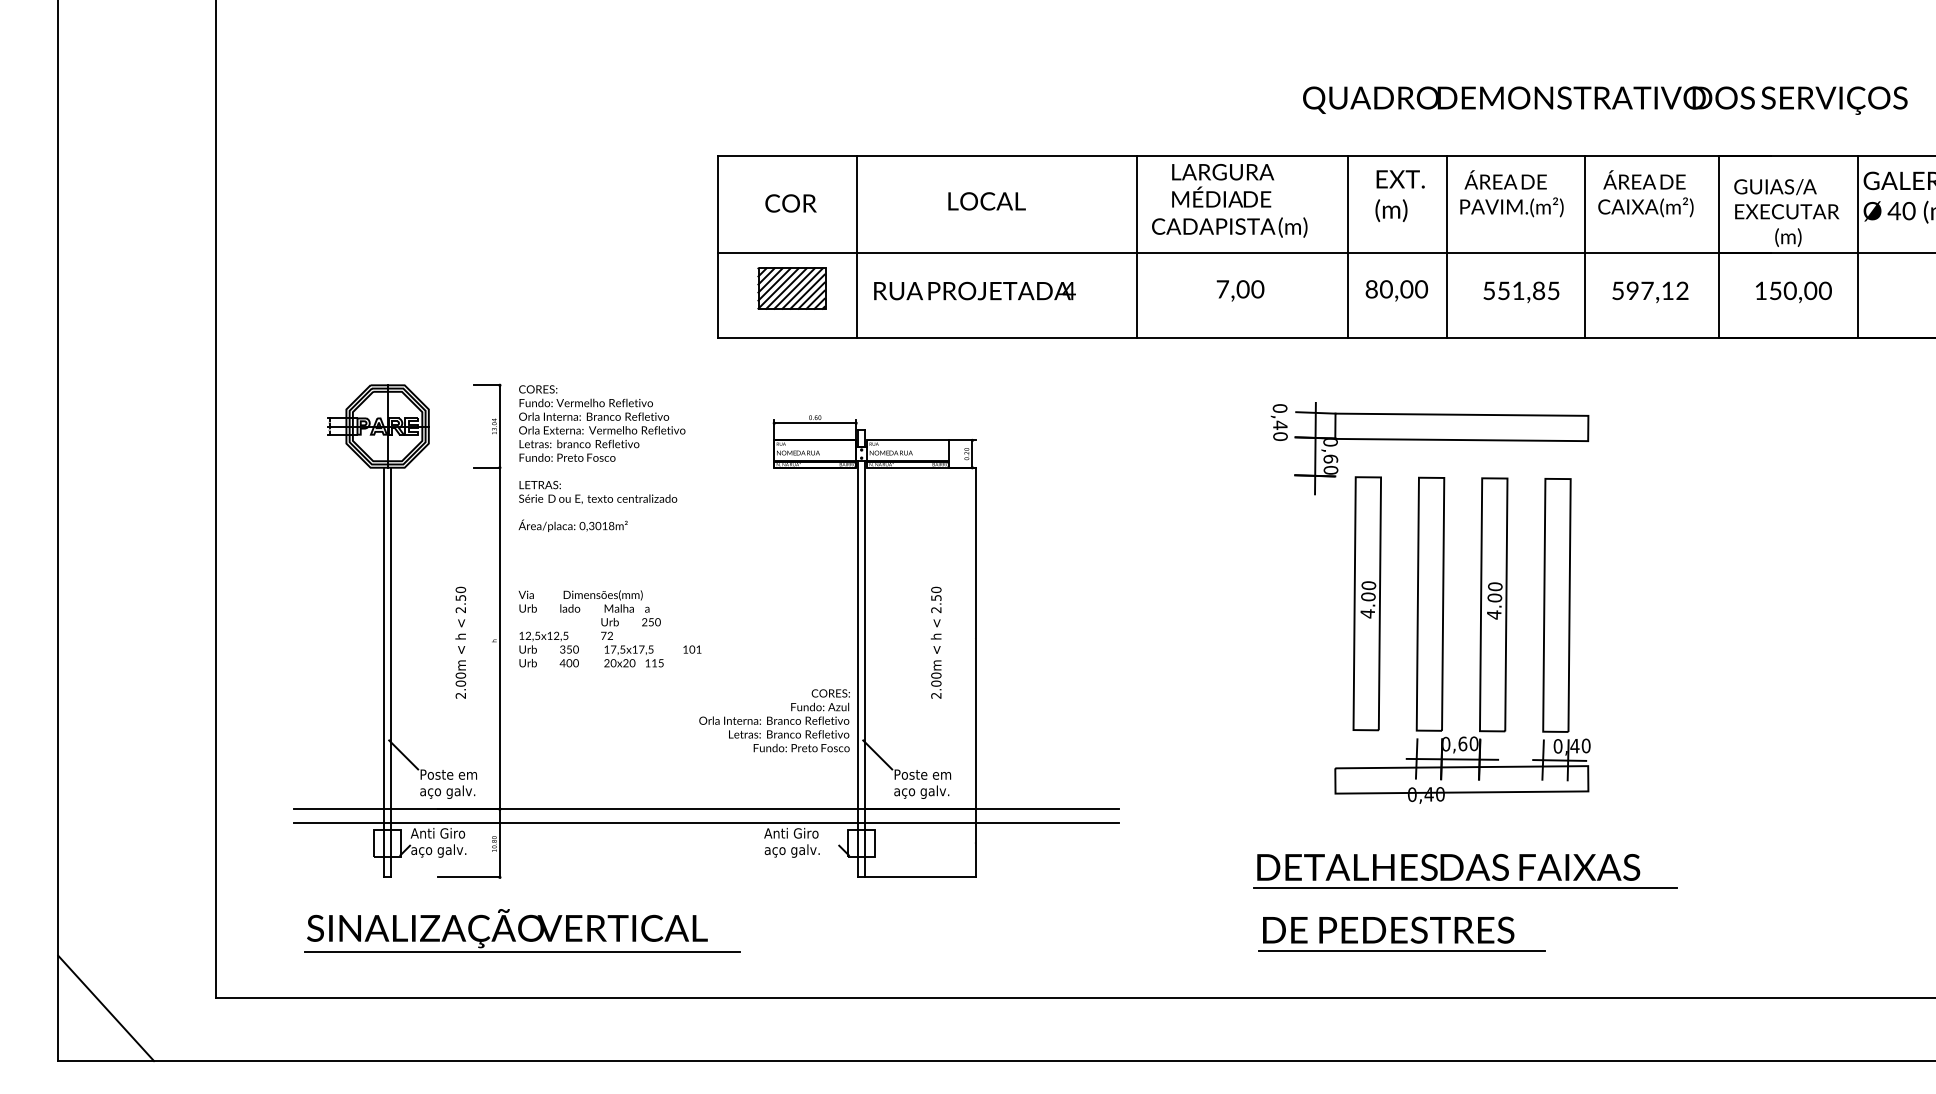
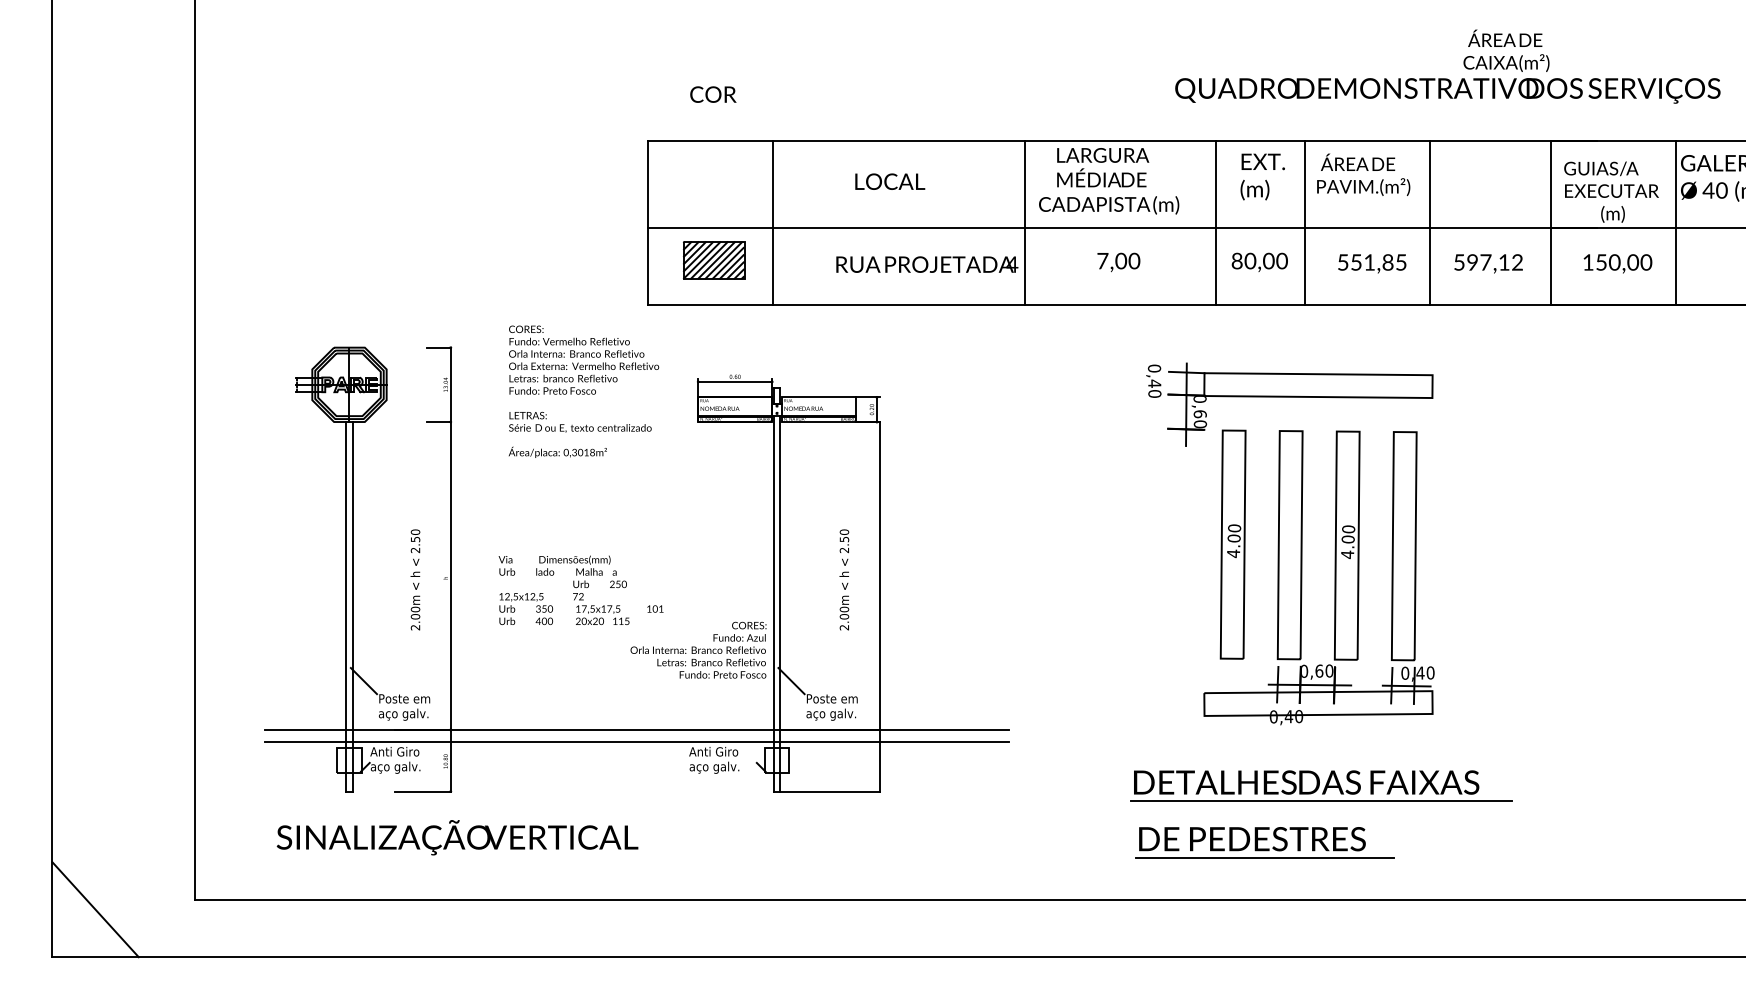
text: (1645, 193) -> (1506, 50), moved
text: (791, 203) -> (713, 94), moved
text: (975, 290) -> (927, 264), moved
text: (601, 458) -> (583, 391), moved
text: (609, 627) -> (580, 589), moved
line: (522, 952) -> (471, 859), removed

